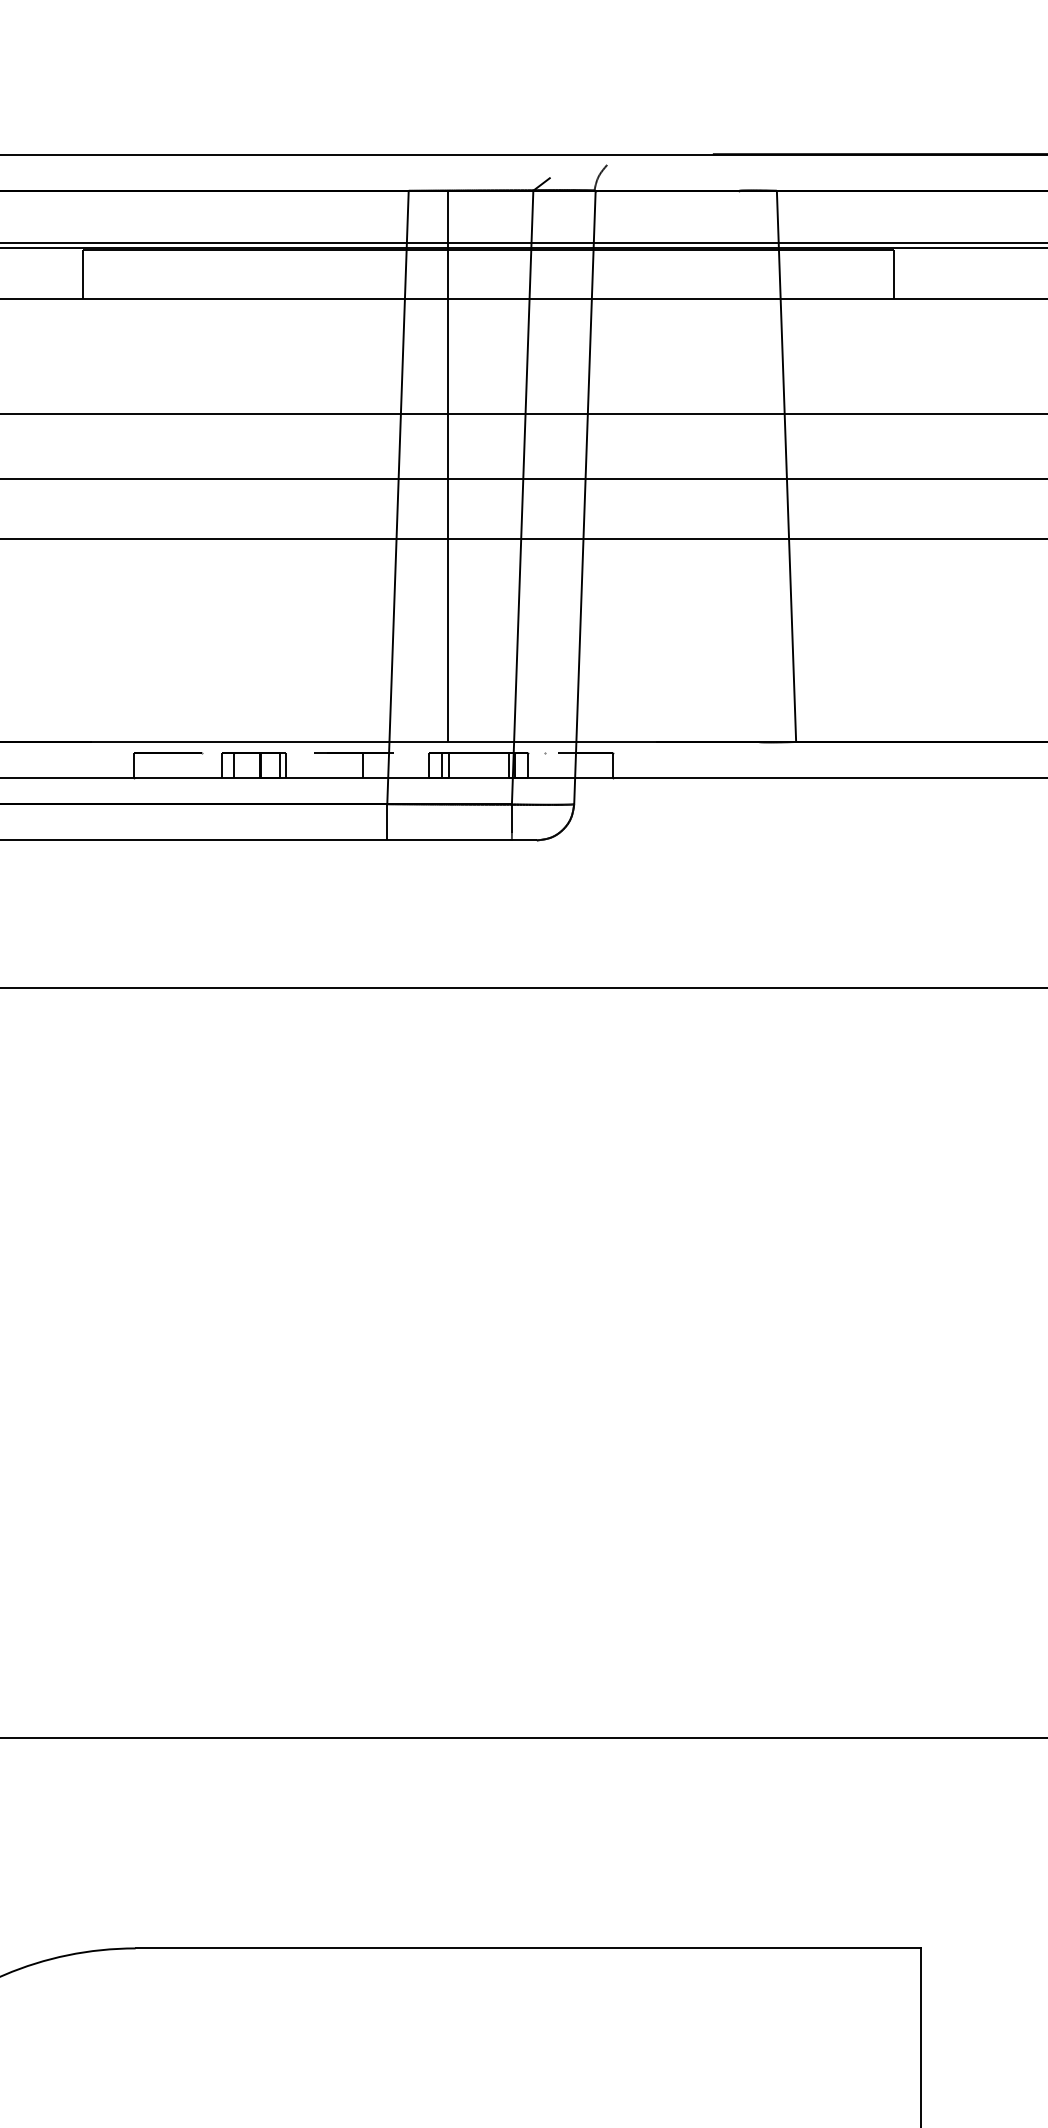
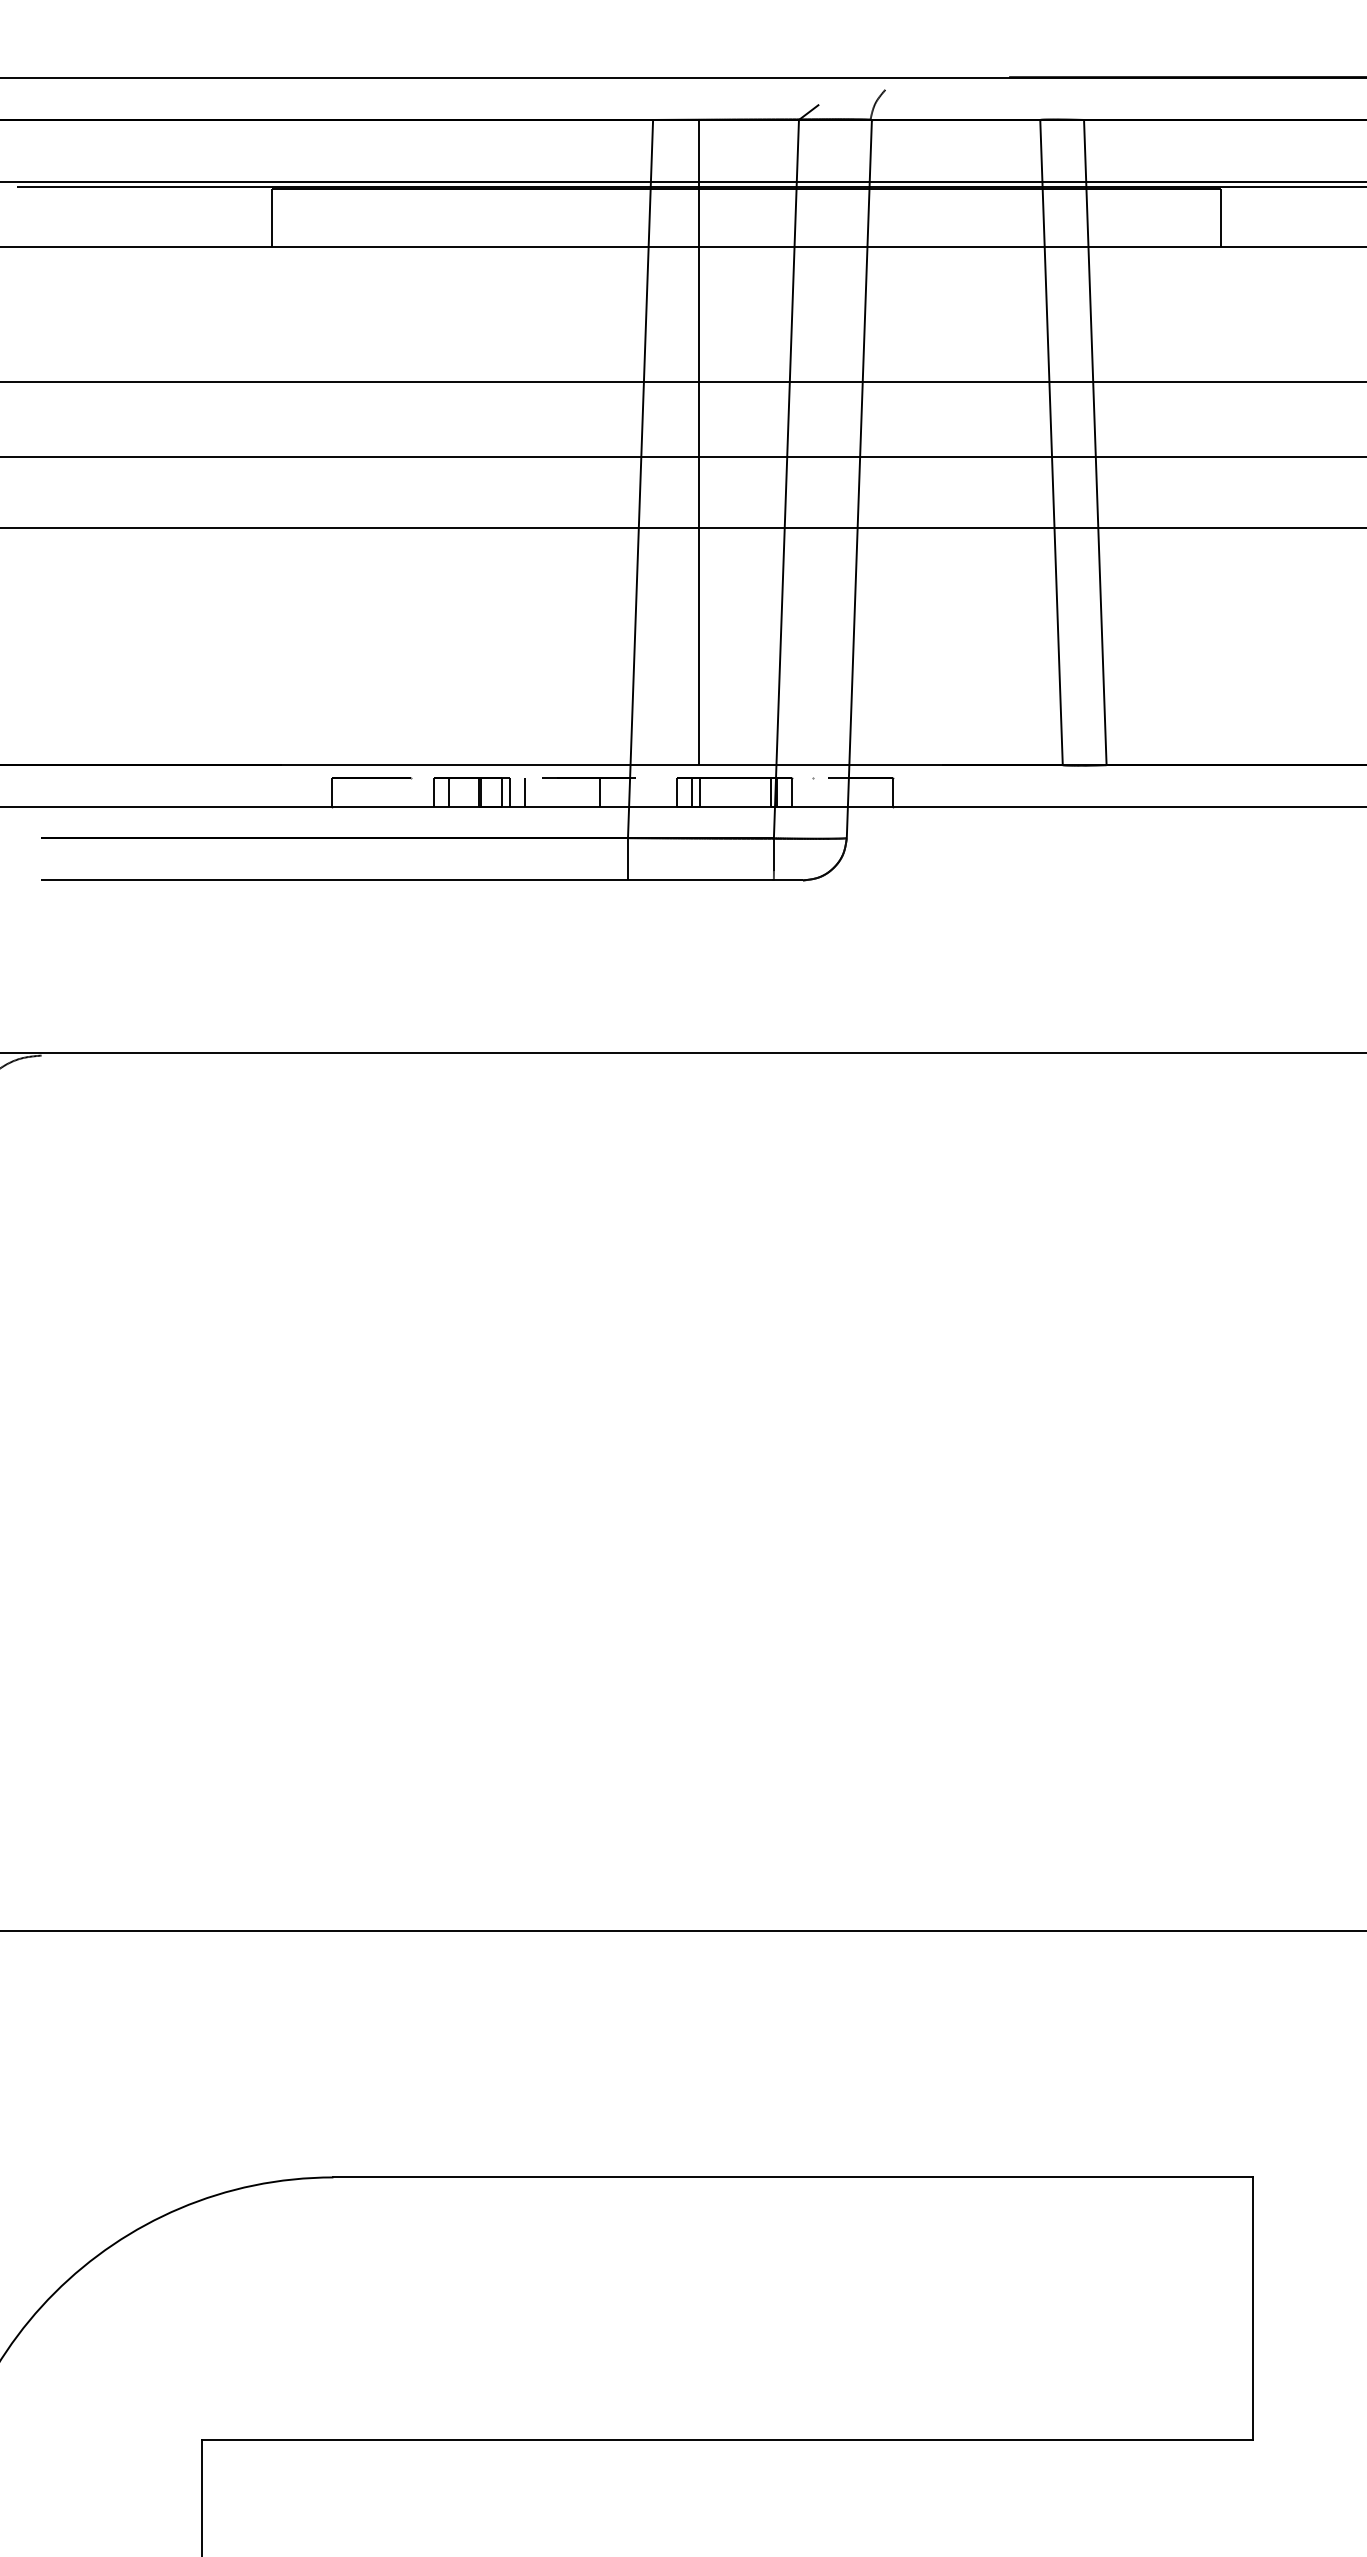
line: (749, 466) -> (1051, 442), added
line: (298, 765) -> (524, 792), added

